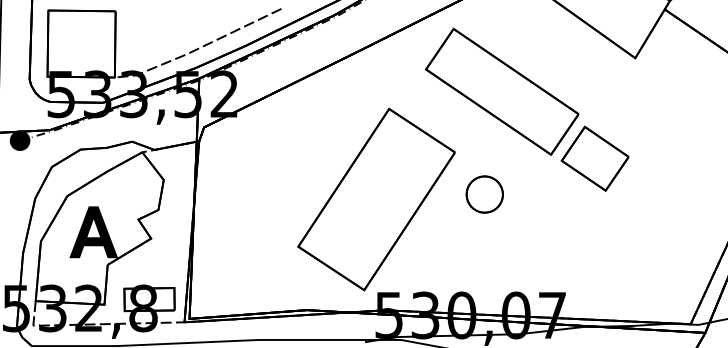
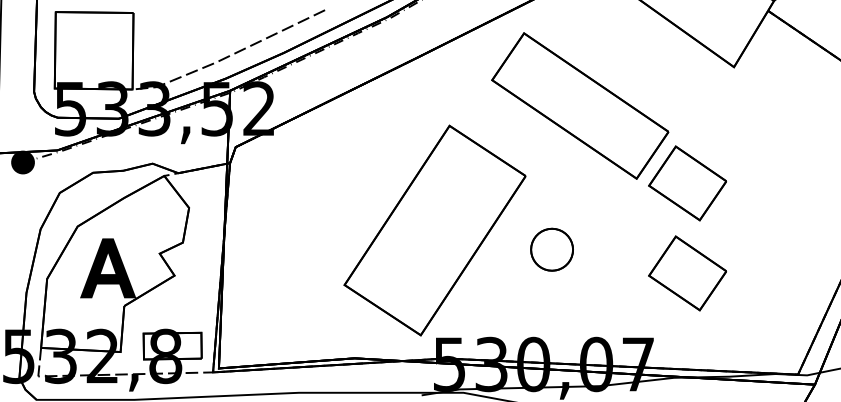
part: (484, 194) -> (551, 249), moved
part: (595, 236) -> (687, 273), added

